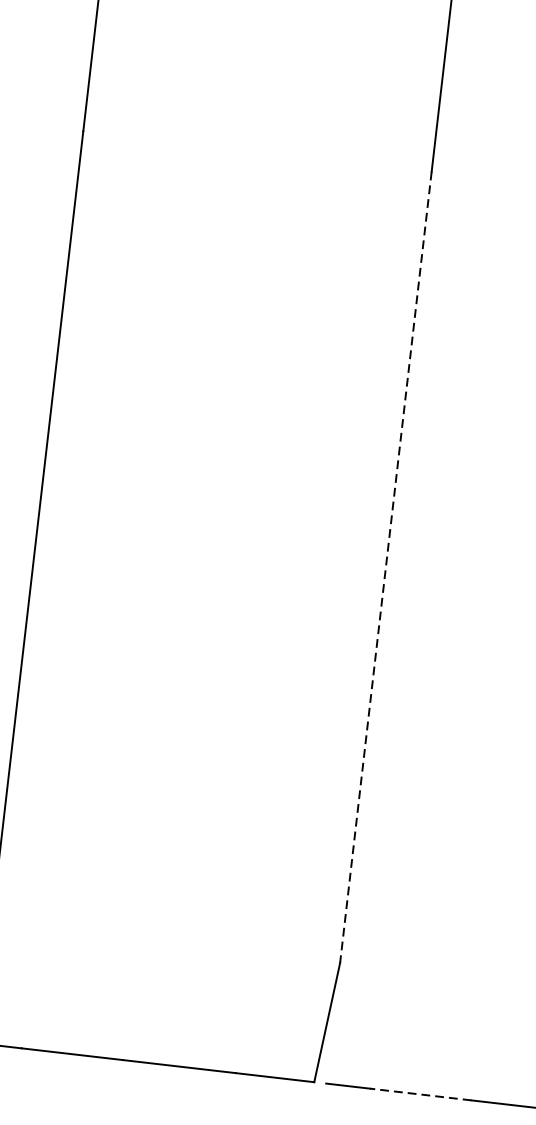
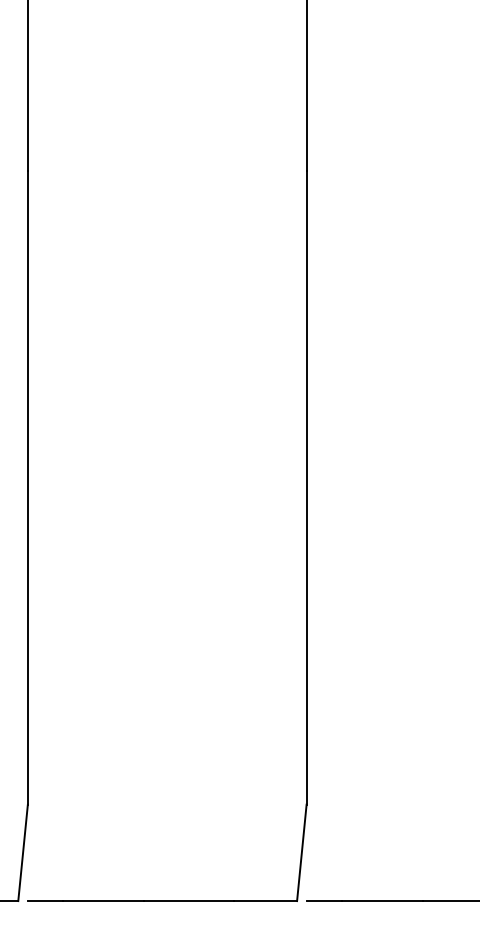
line: (385, 567) -> (306, 488), dashed -> solid
line: (420, 1095) -> (382, 901), dashed -> solid

